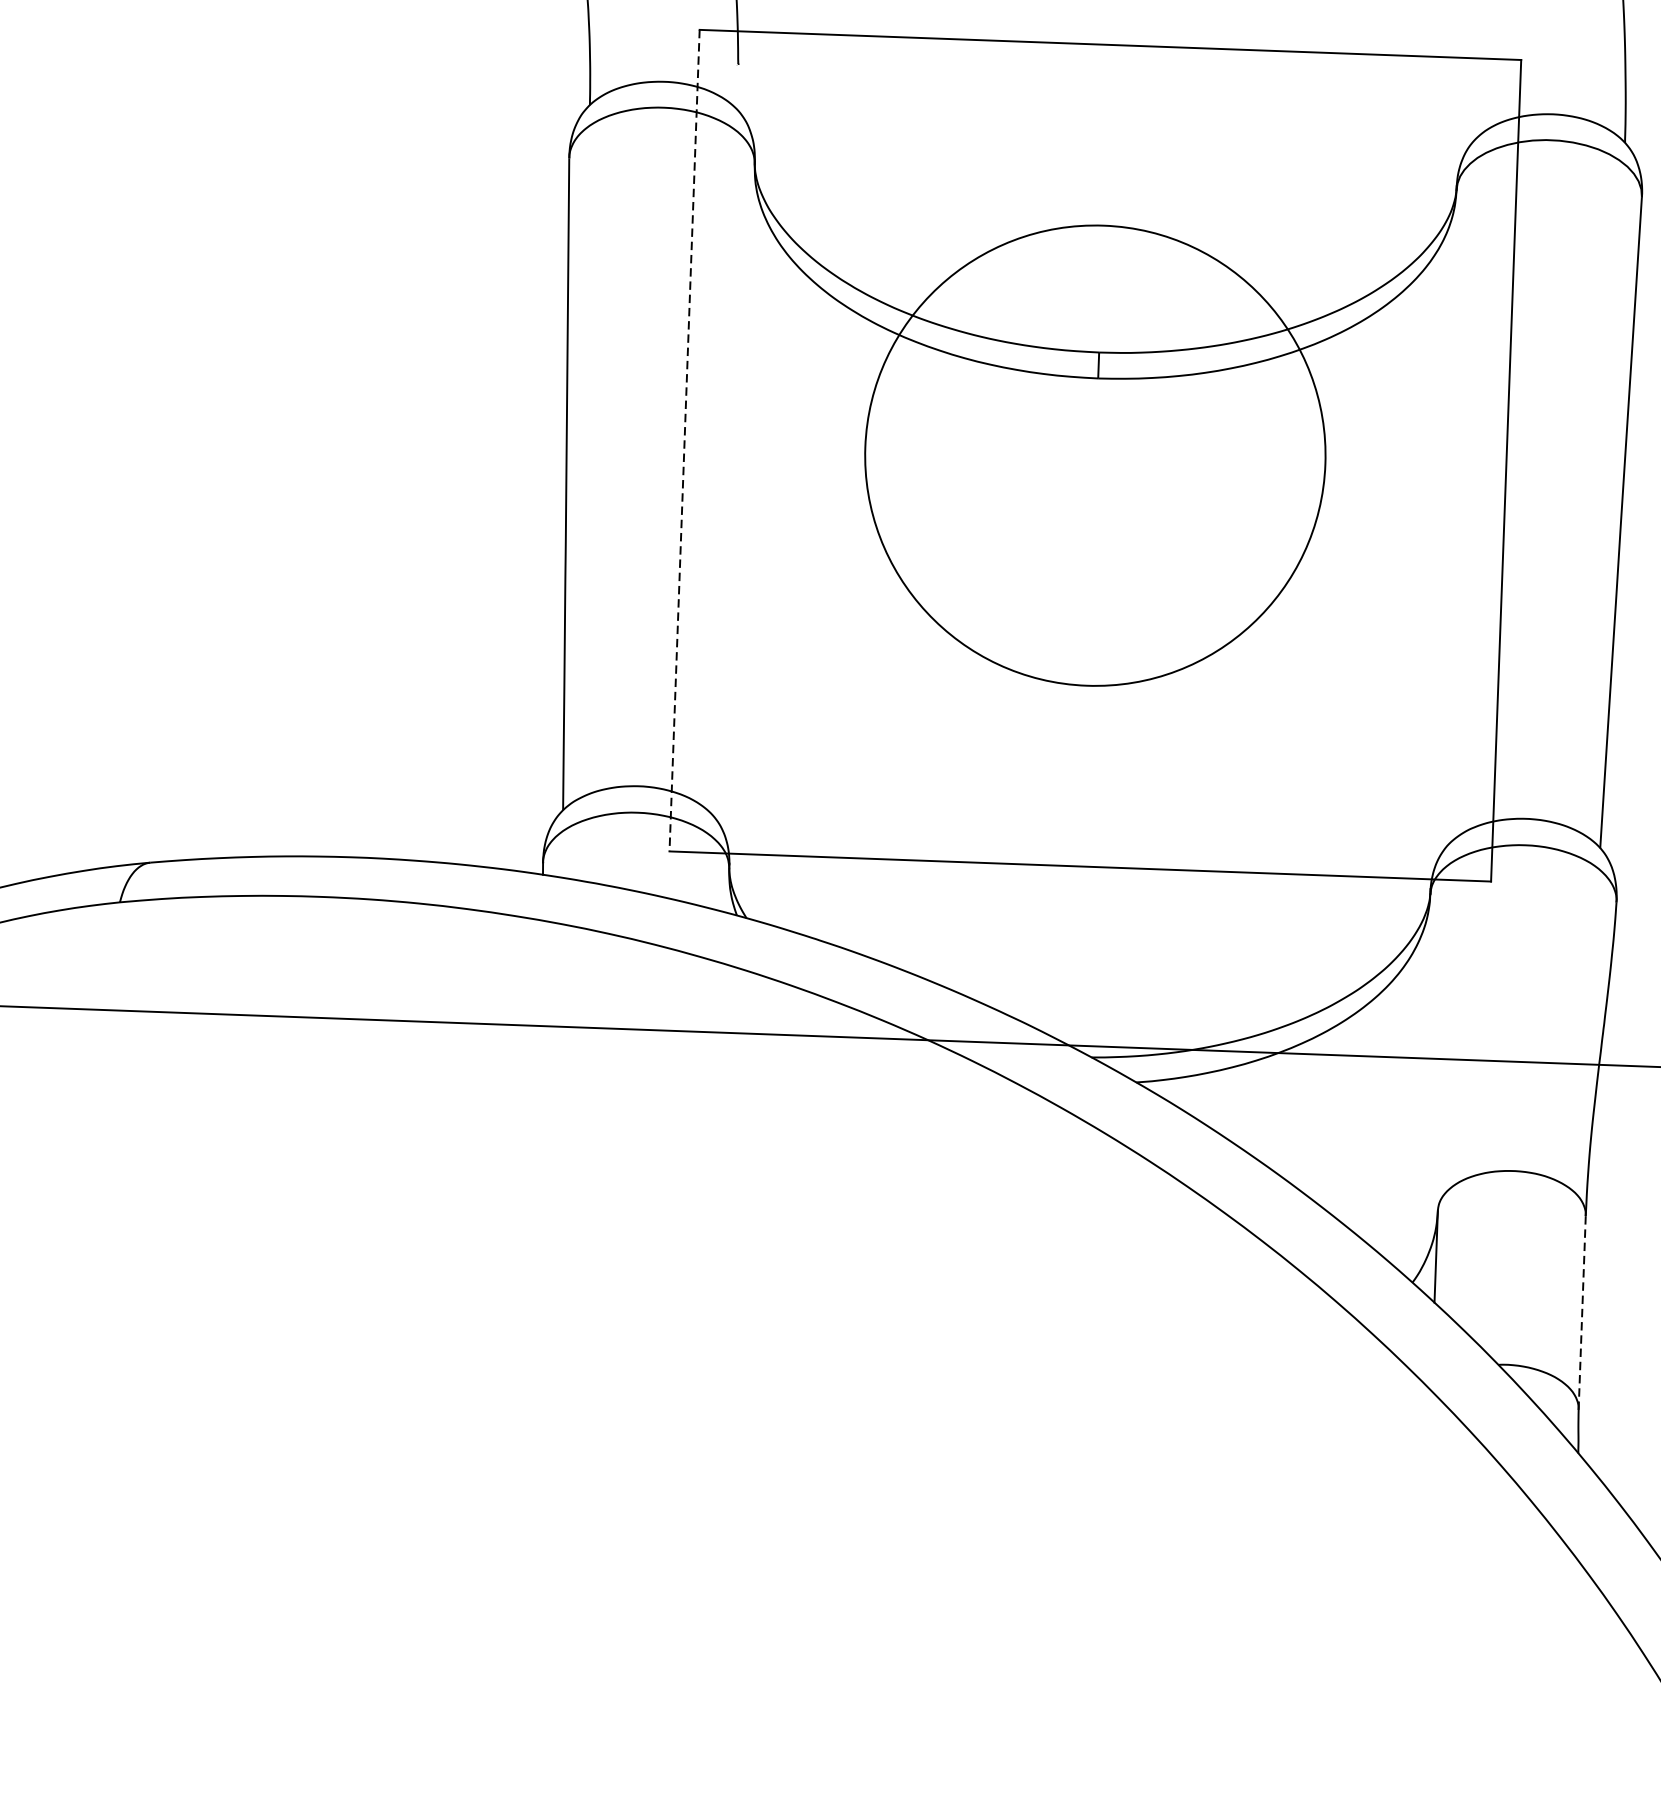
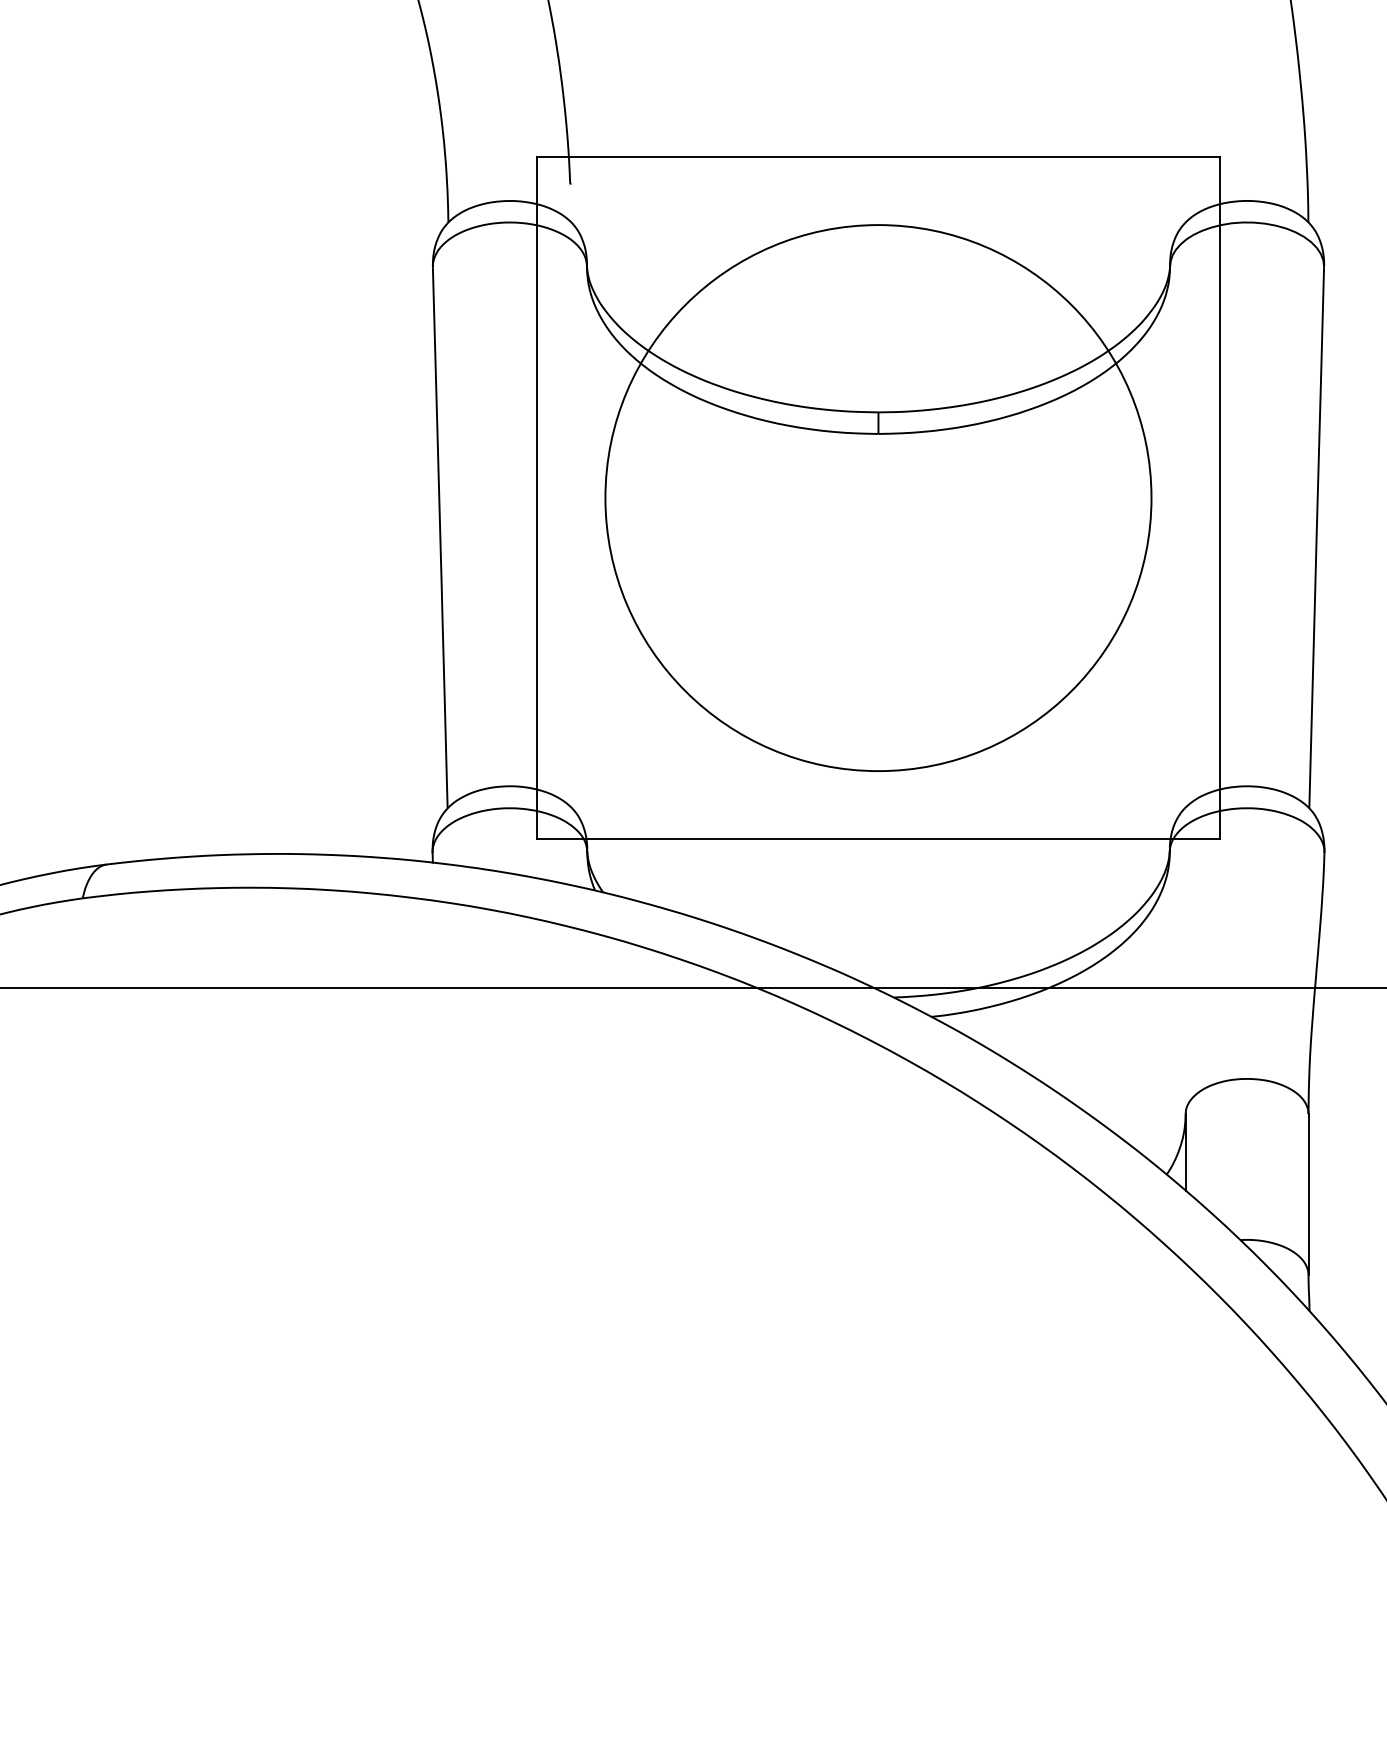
line: (684, 441) -> (537, 498), dashed -> solid
circle: (1095, 456) -> (878, 498), size x1.43
line: (1582, 1312) -> (1308, 1194), dashed -> solid

